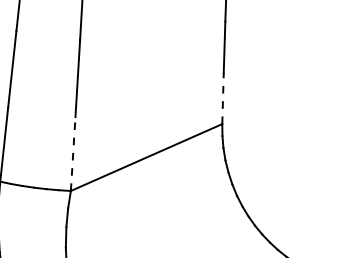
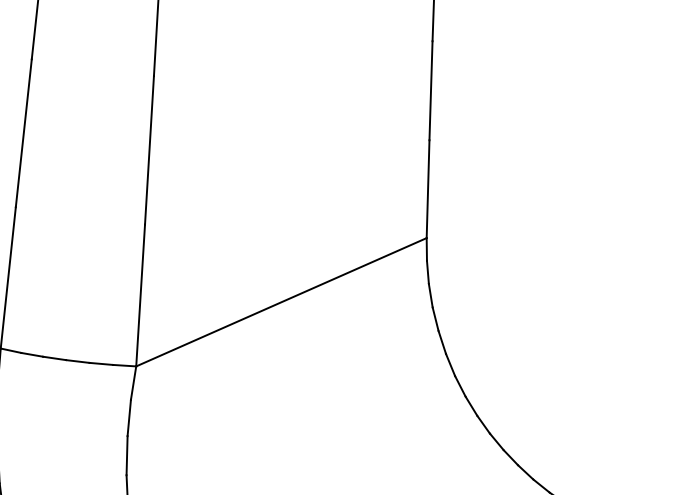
line: (223, 98) -> (428, 188), dashed -> solid
line: (73, 153) -> (141, 294), dashed -> solid

